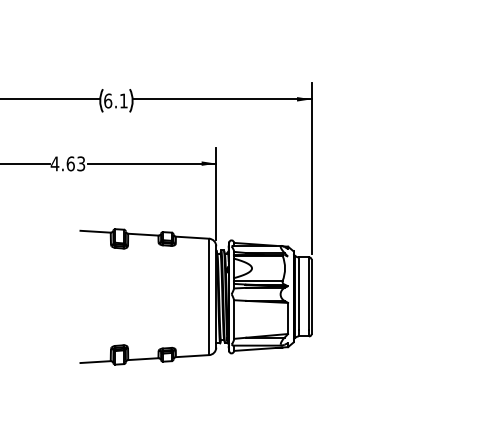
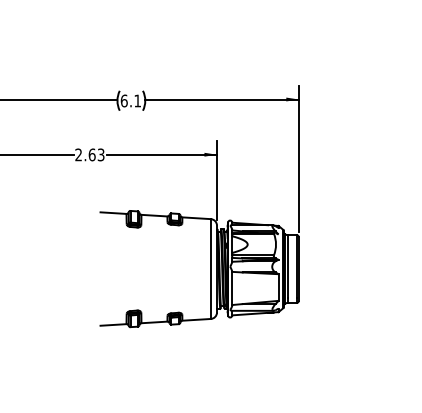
text: (54, 163) -> (78, 154), 4.63 -> 2.63

